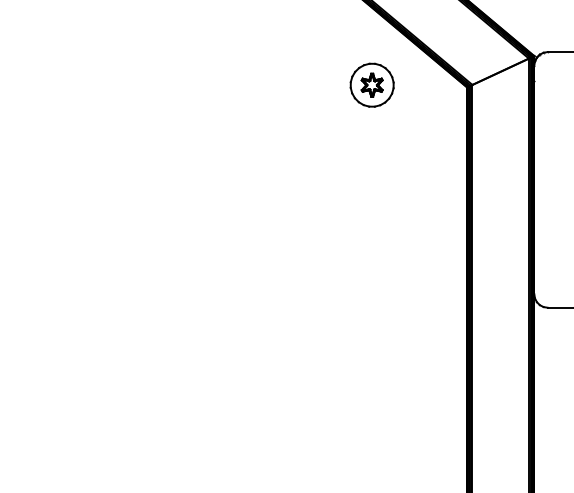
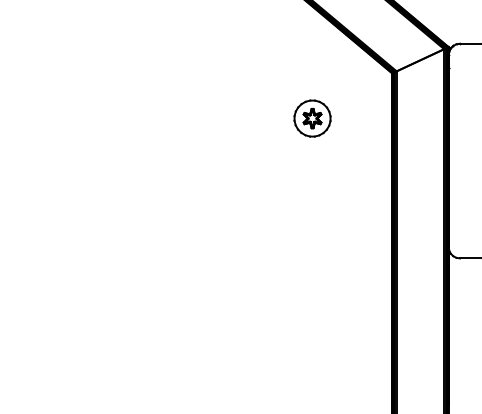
part: (372, 85) -> (312, 118), moved

